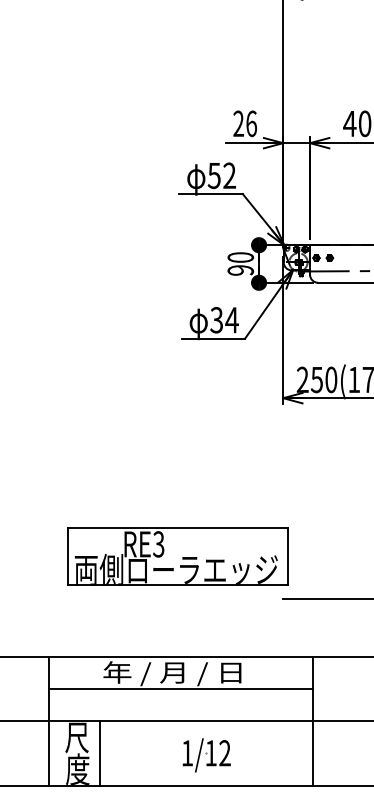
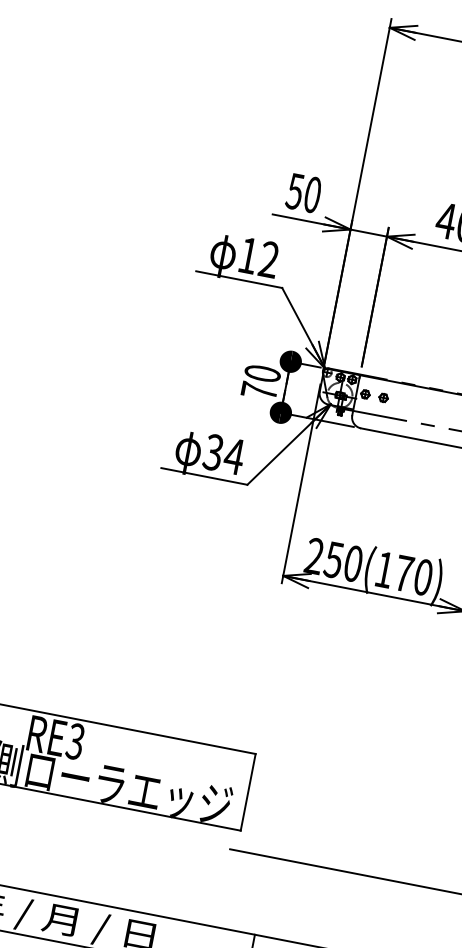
text: (244, 123) -> (303, 192), 26 -> 50
text: (213, 176) -> (247, 256), 52 -> 12
text: (240, 270) -> (258, 391), 90 -> 70

